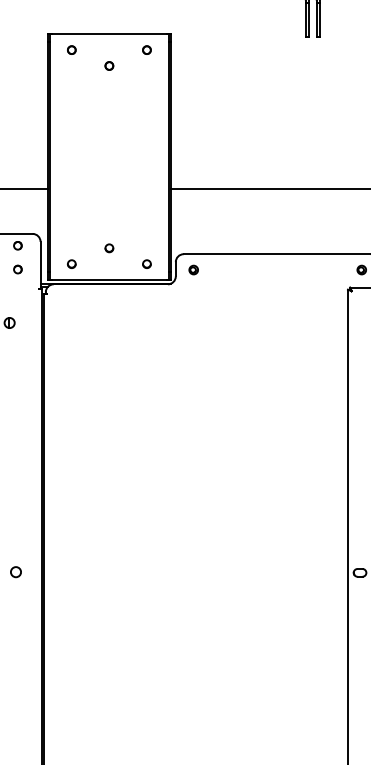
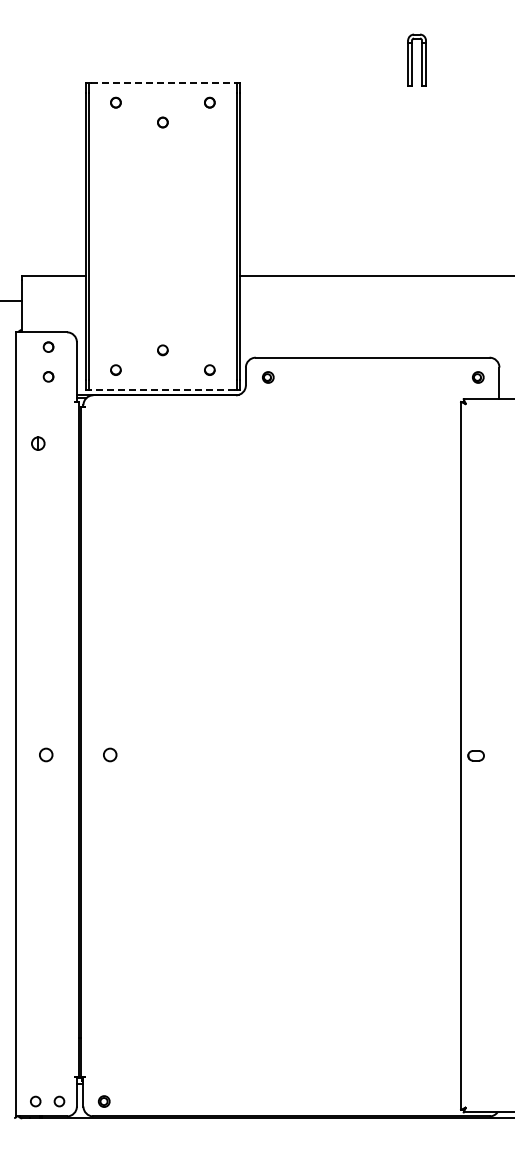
line: (109, 33) -> (163, 82), solid -> dashed
line: (109, 279) -> (162, 389), solid -> dashed
circle: (67, 571) -> (110, 754), added

